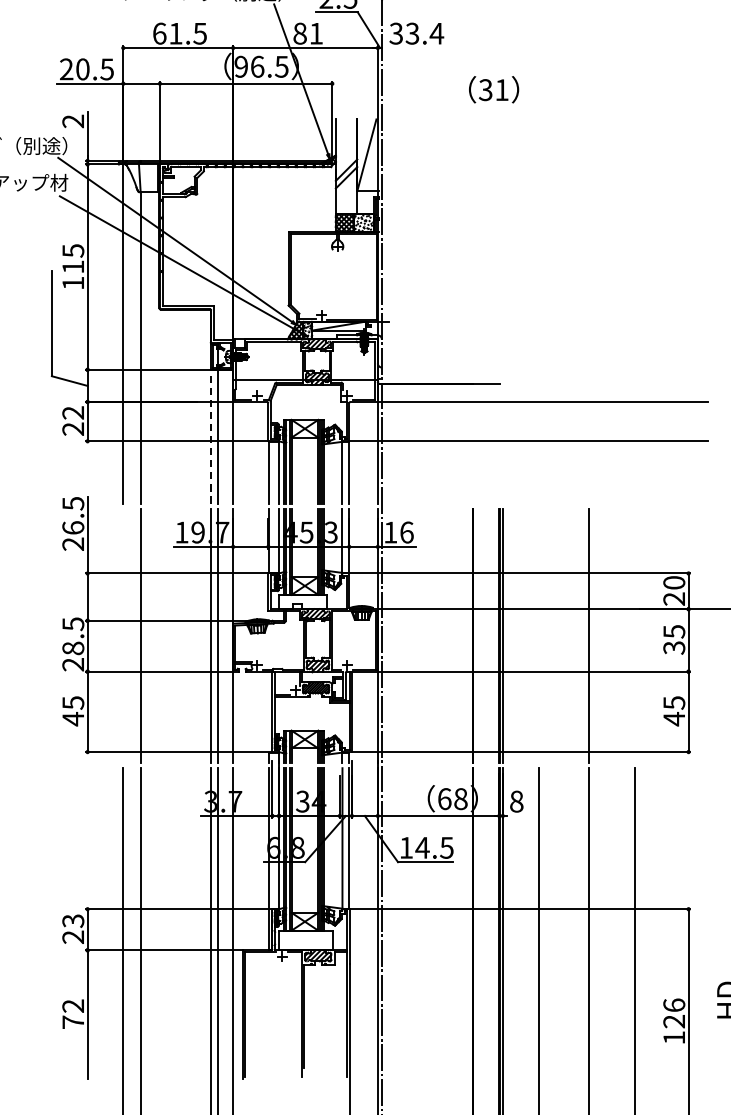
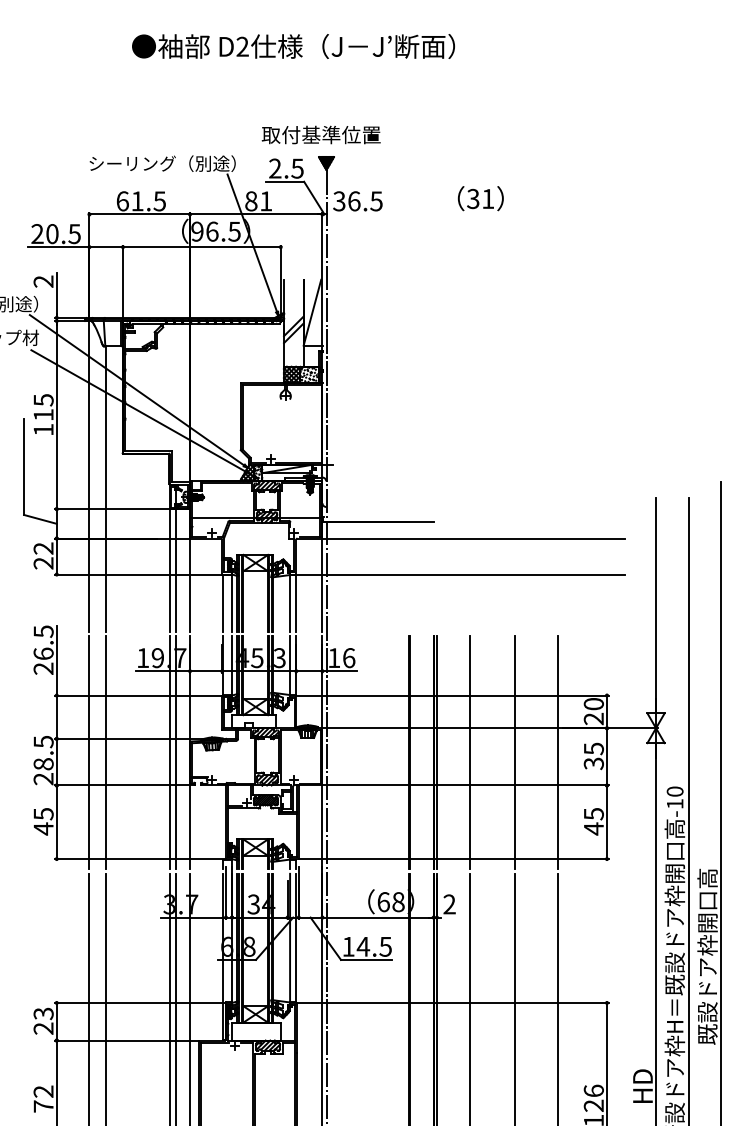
text: (424, 33) -> (365, 201), 33.4 -> 36.5
text: (493, 89) -> (480, 198), moved
line: (210, 435) -> (169, 569), dashed -> solid
line: (123, 635) -> (89, 752), added
line: (538, 635) -> (469, 752), added
line: (634, 635) -> (557, 752), added
text: (516, 801) -> (449, 904), 8 -> 2

